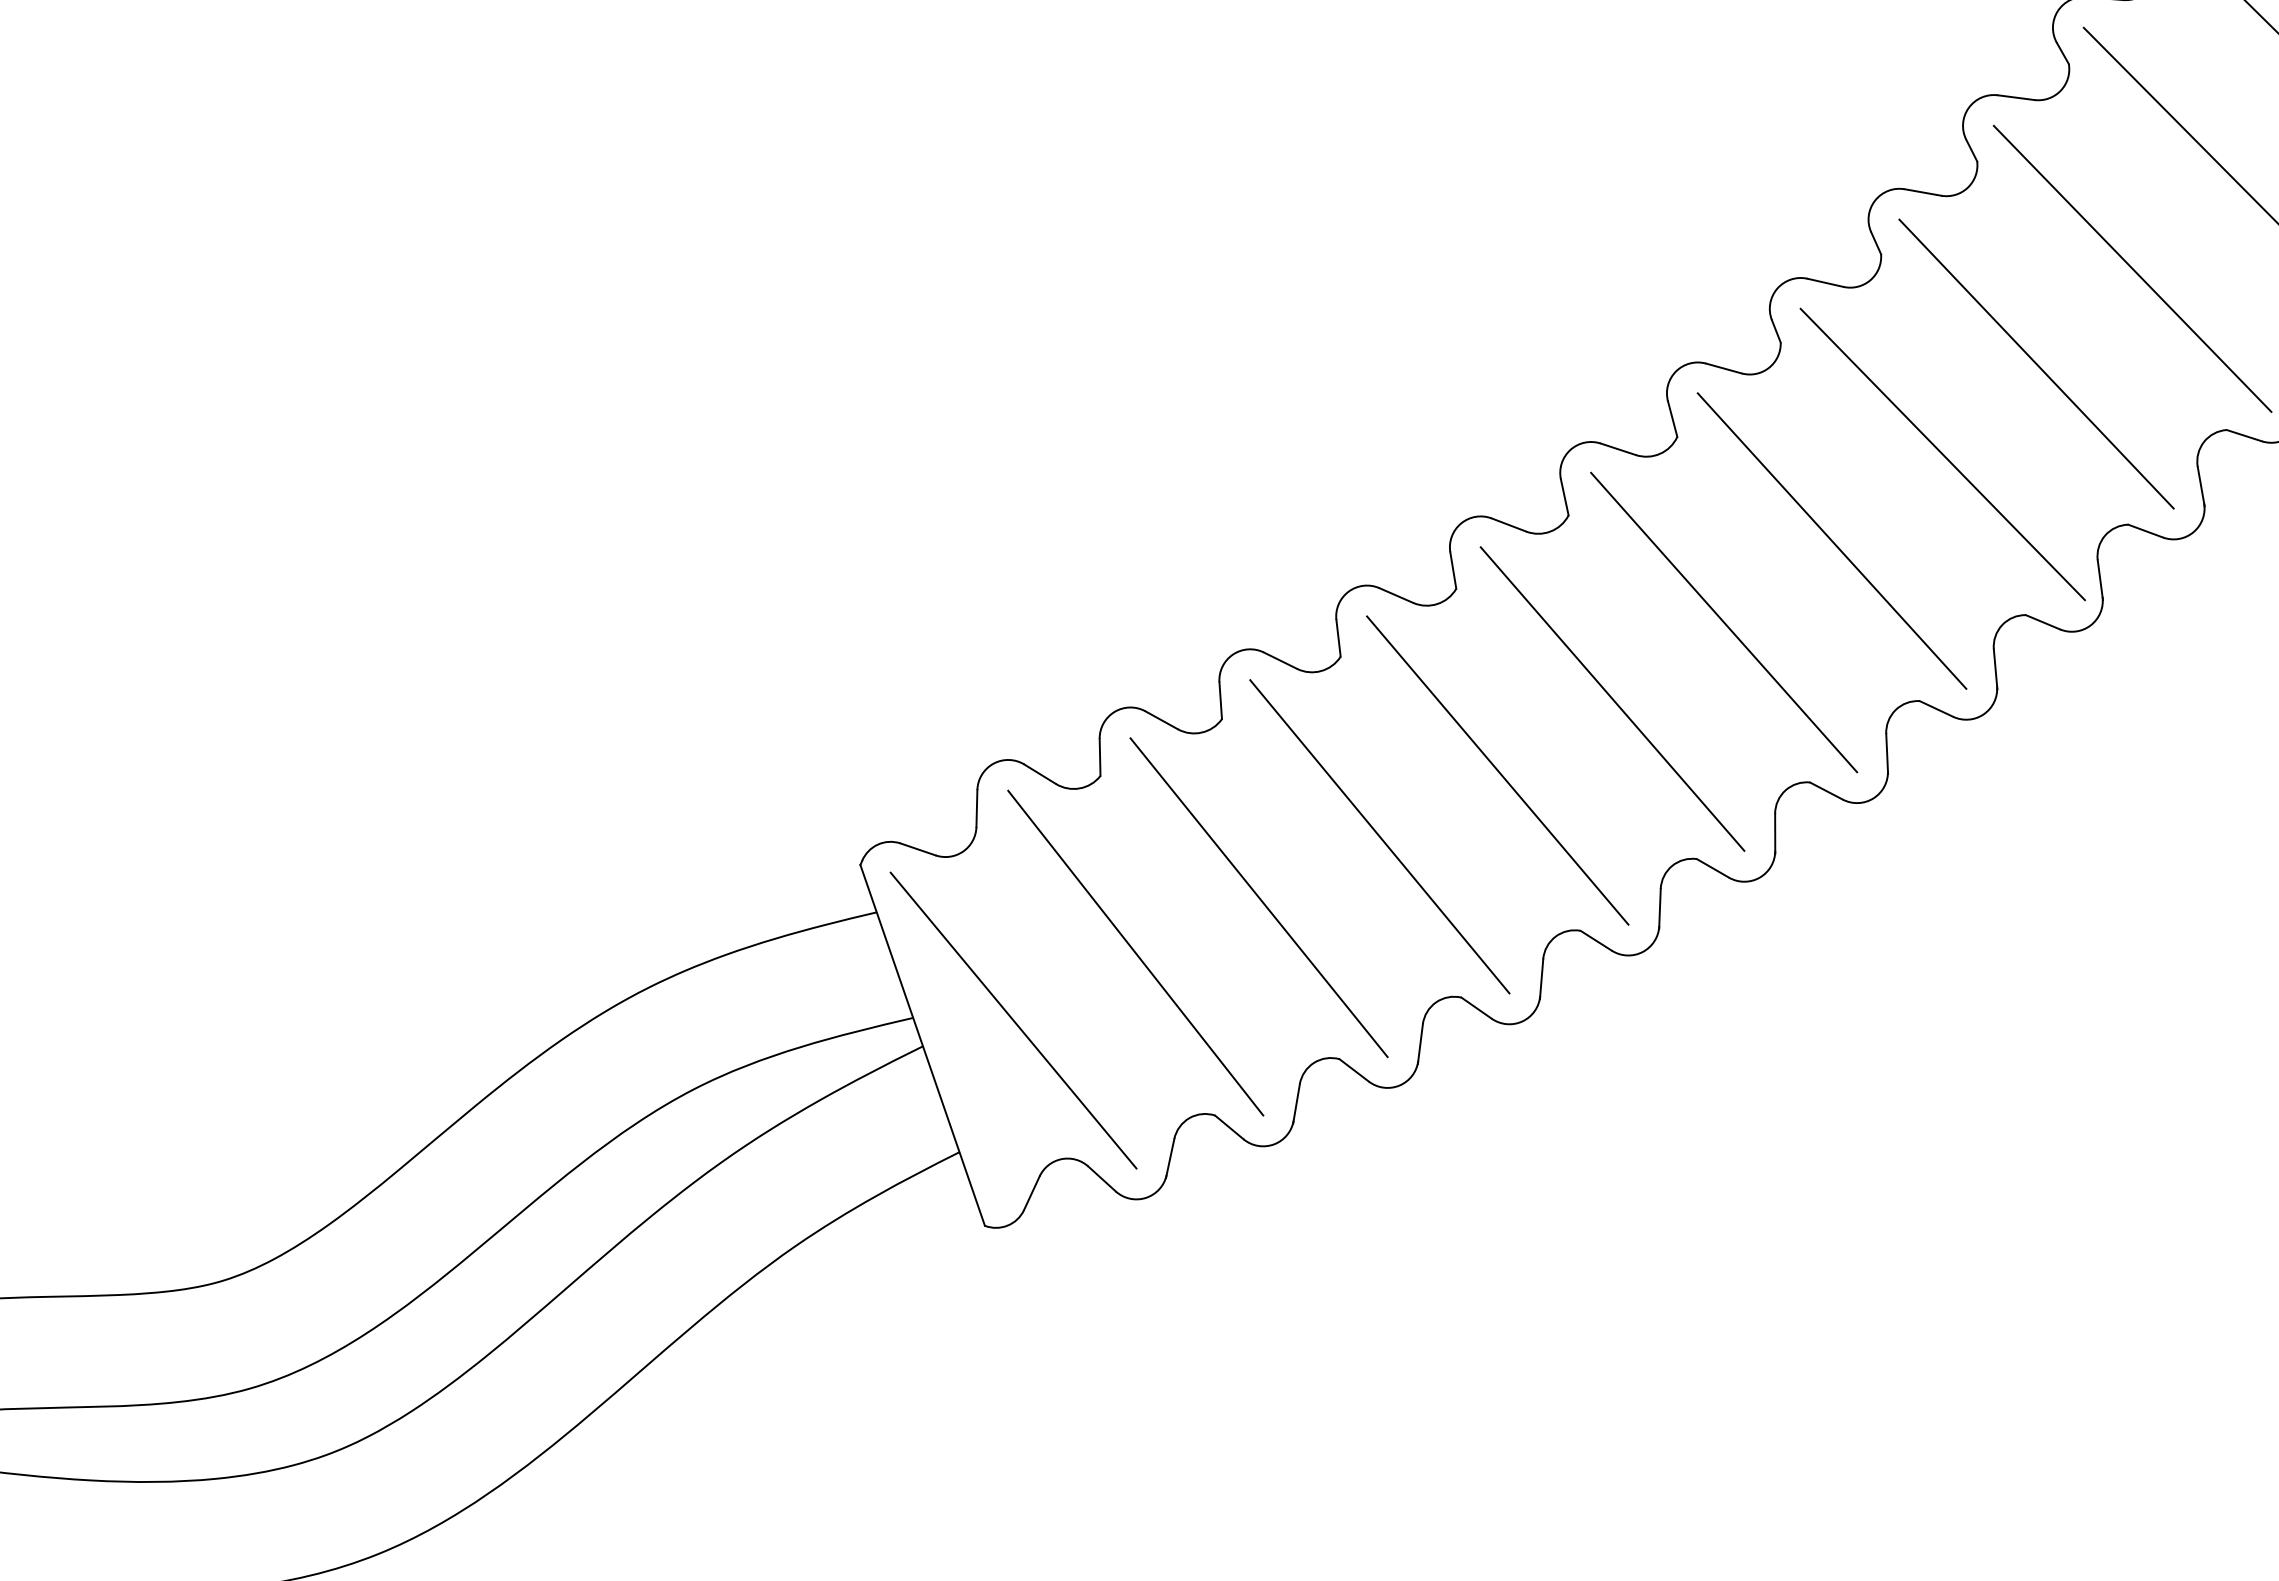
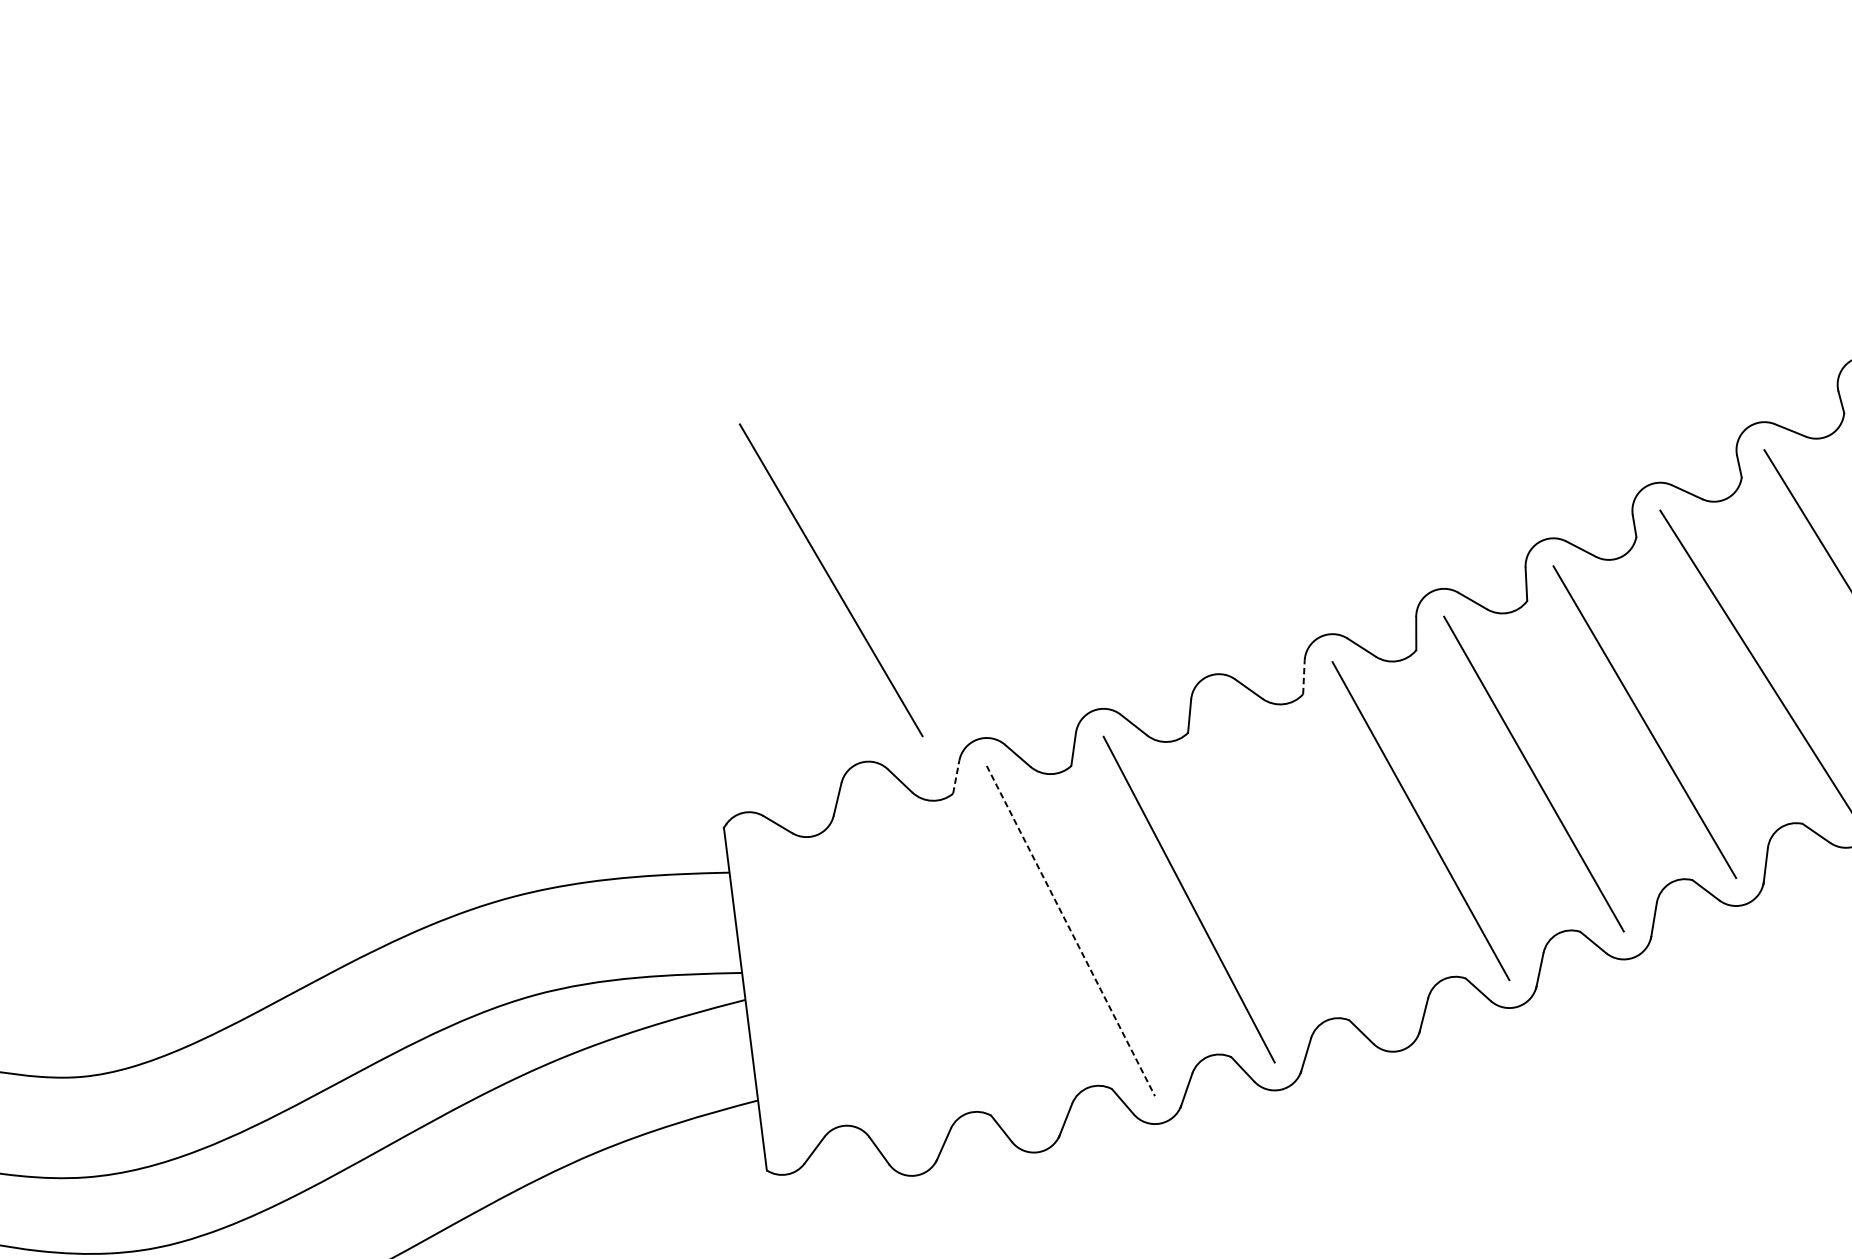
line: (1453, 570) -> (1304, 677), solid -> dashed
line: (919, 572) -> (830, 579), added
line: (1100, 756) -> (956, 776), solid -> dashed
line: (1497, 770) -> (1305, 862), removed
line: (1259, 897) -> (1071, 930), solid -> dashed
line: (1135, 952) -> (951, 956), removed
line: (1013, 1020) -> (830, 993), removed

